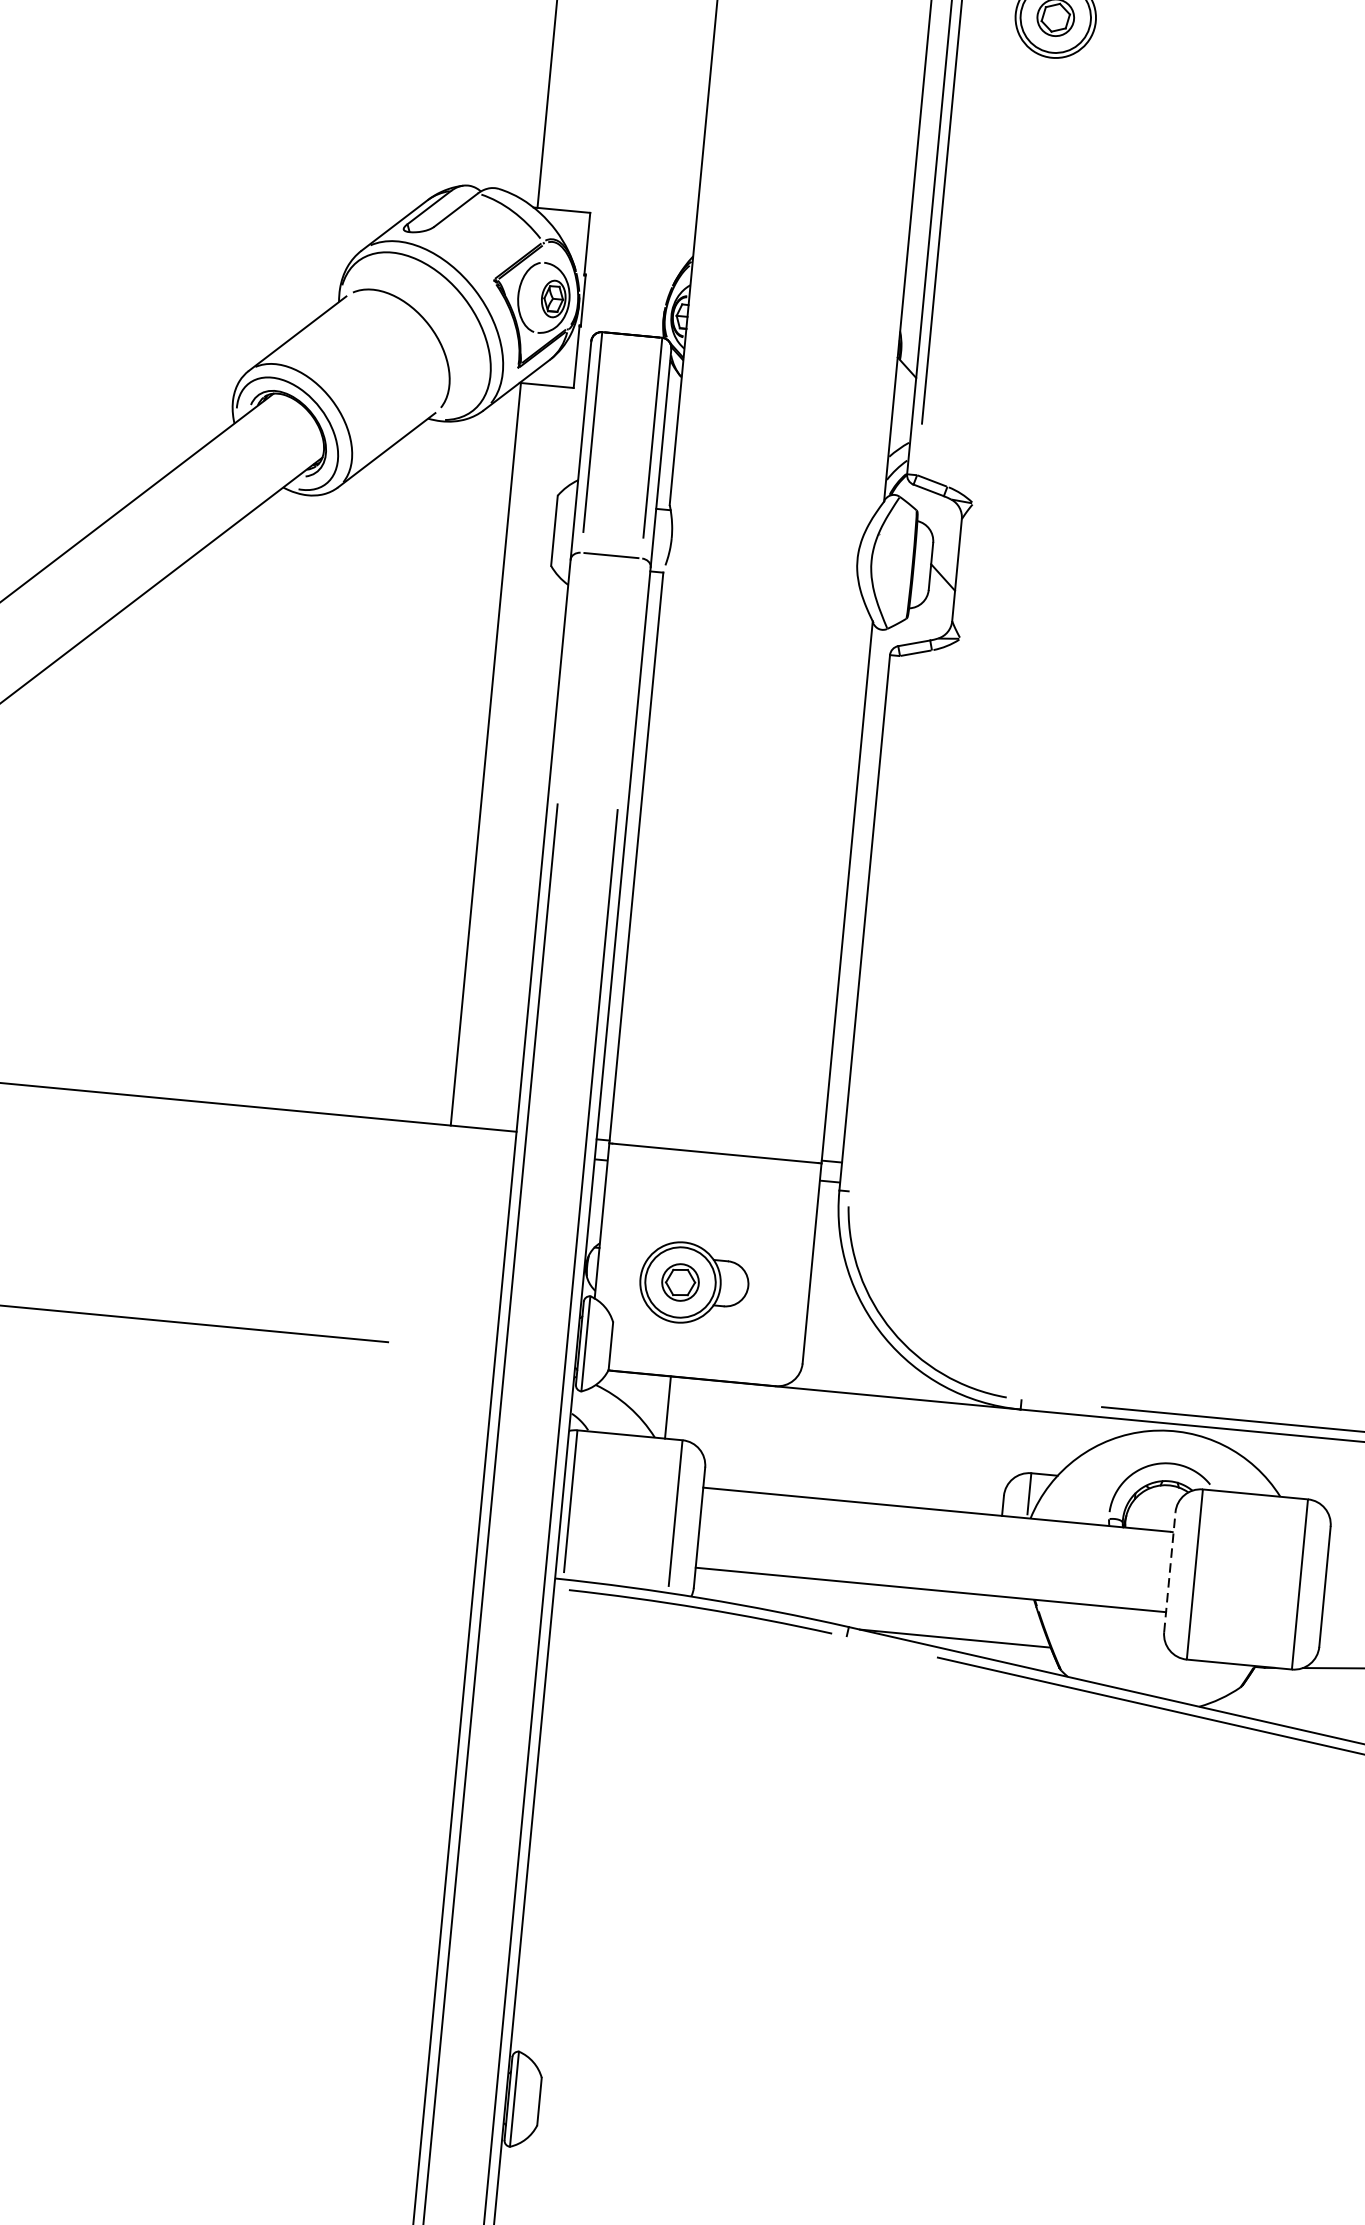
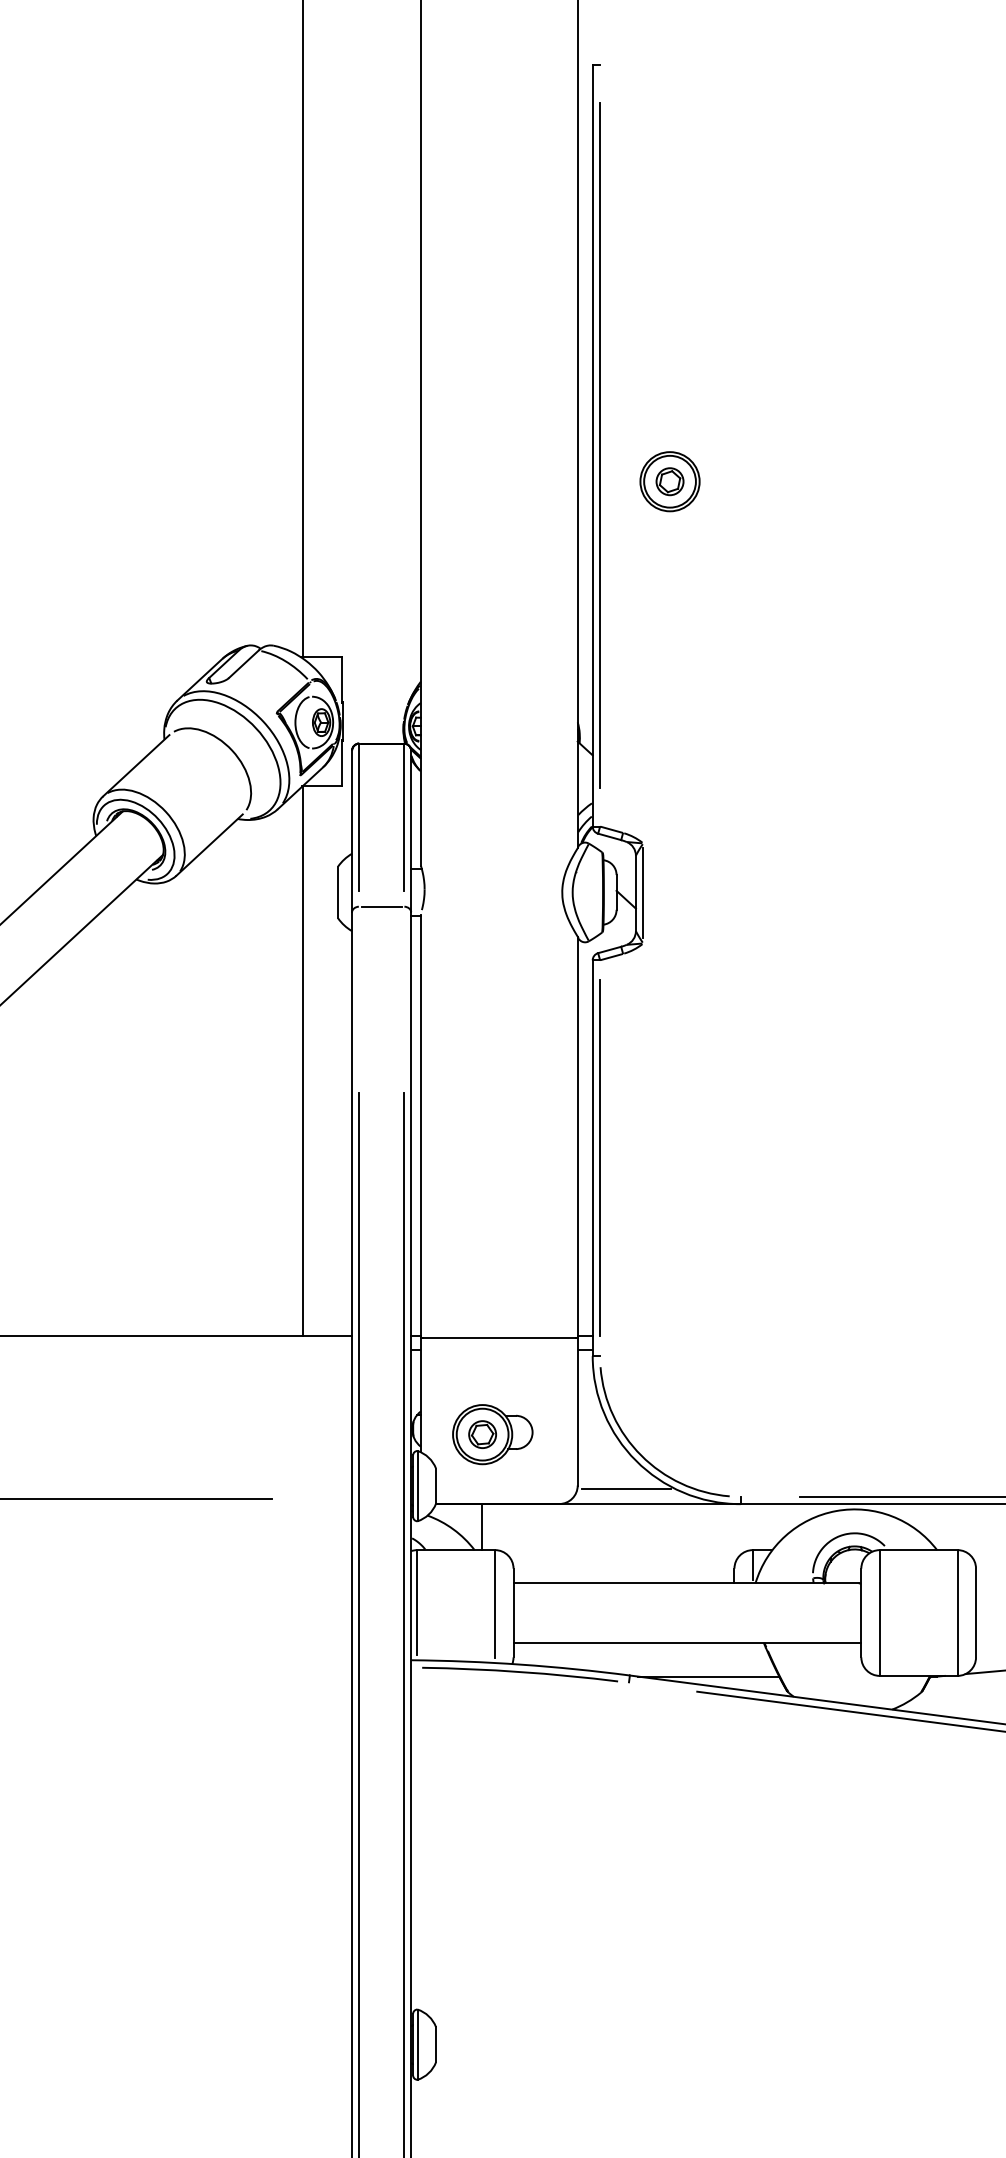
line: (967, 571) -> (643, 893), added
line: (875, 924) -> (600, 1158), added
line: (868, 1375) -> (626, 1489), added
line: (1170, 1571) -> (861, 1612), dashed -> solid

